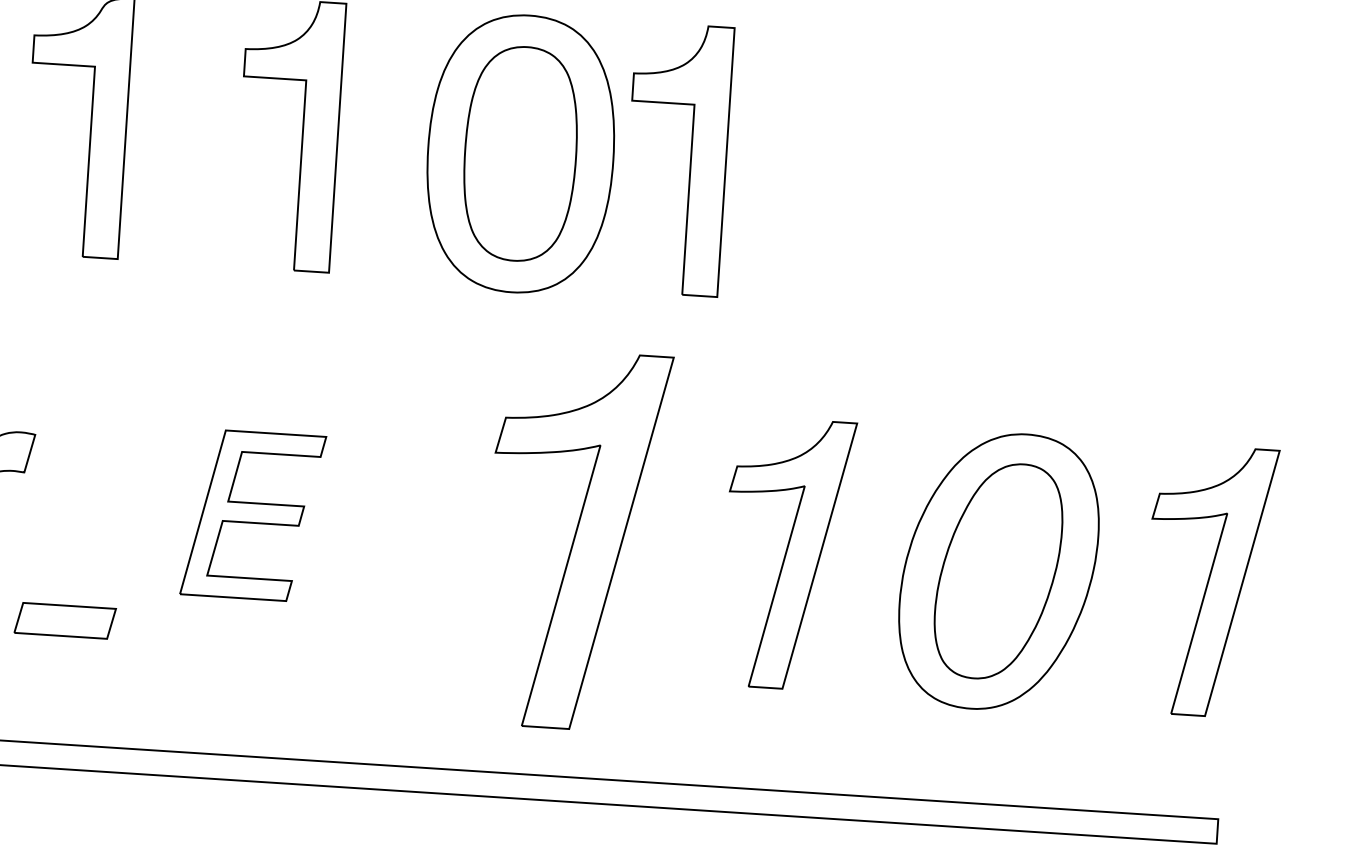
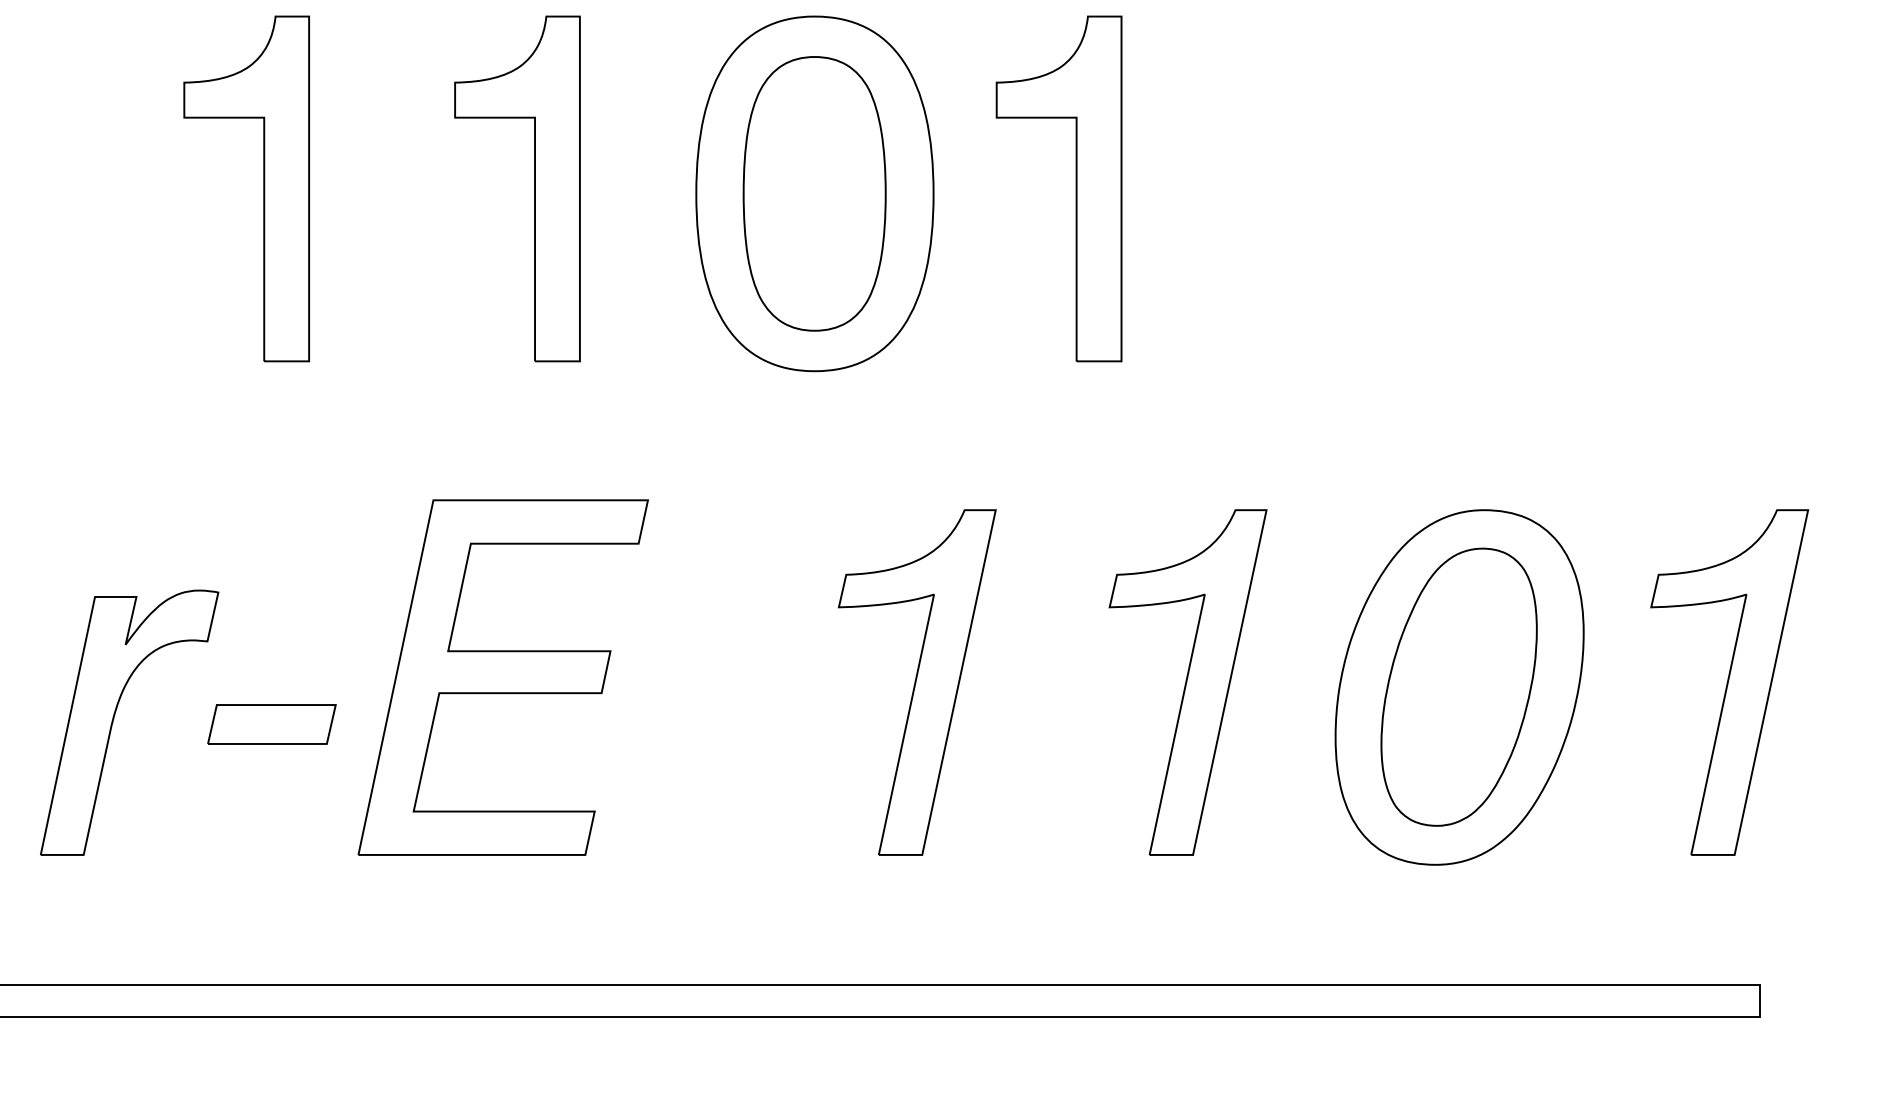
part: (690, 159) -> (1075, 188), moved
part: (252, 515) -> (502, 677), size x1.67
part: (576, 540) -> (917, 682), size x0.71
part: (64, 620) -> (271, 724), moved

